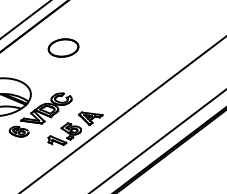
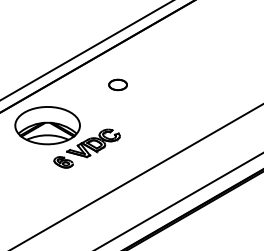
part: (62, 47) -> (117, 84), size x0.6
part: (75, 127) -> (119, 165), removed

